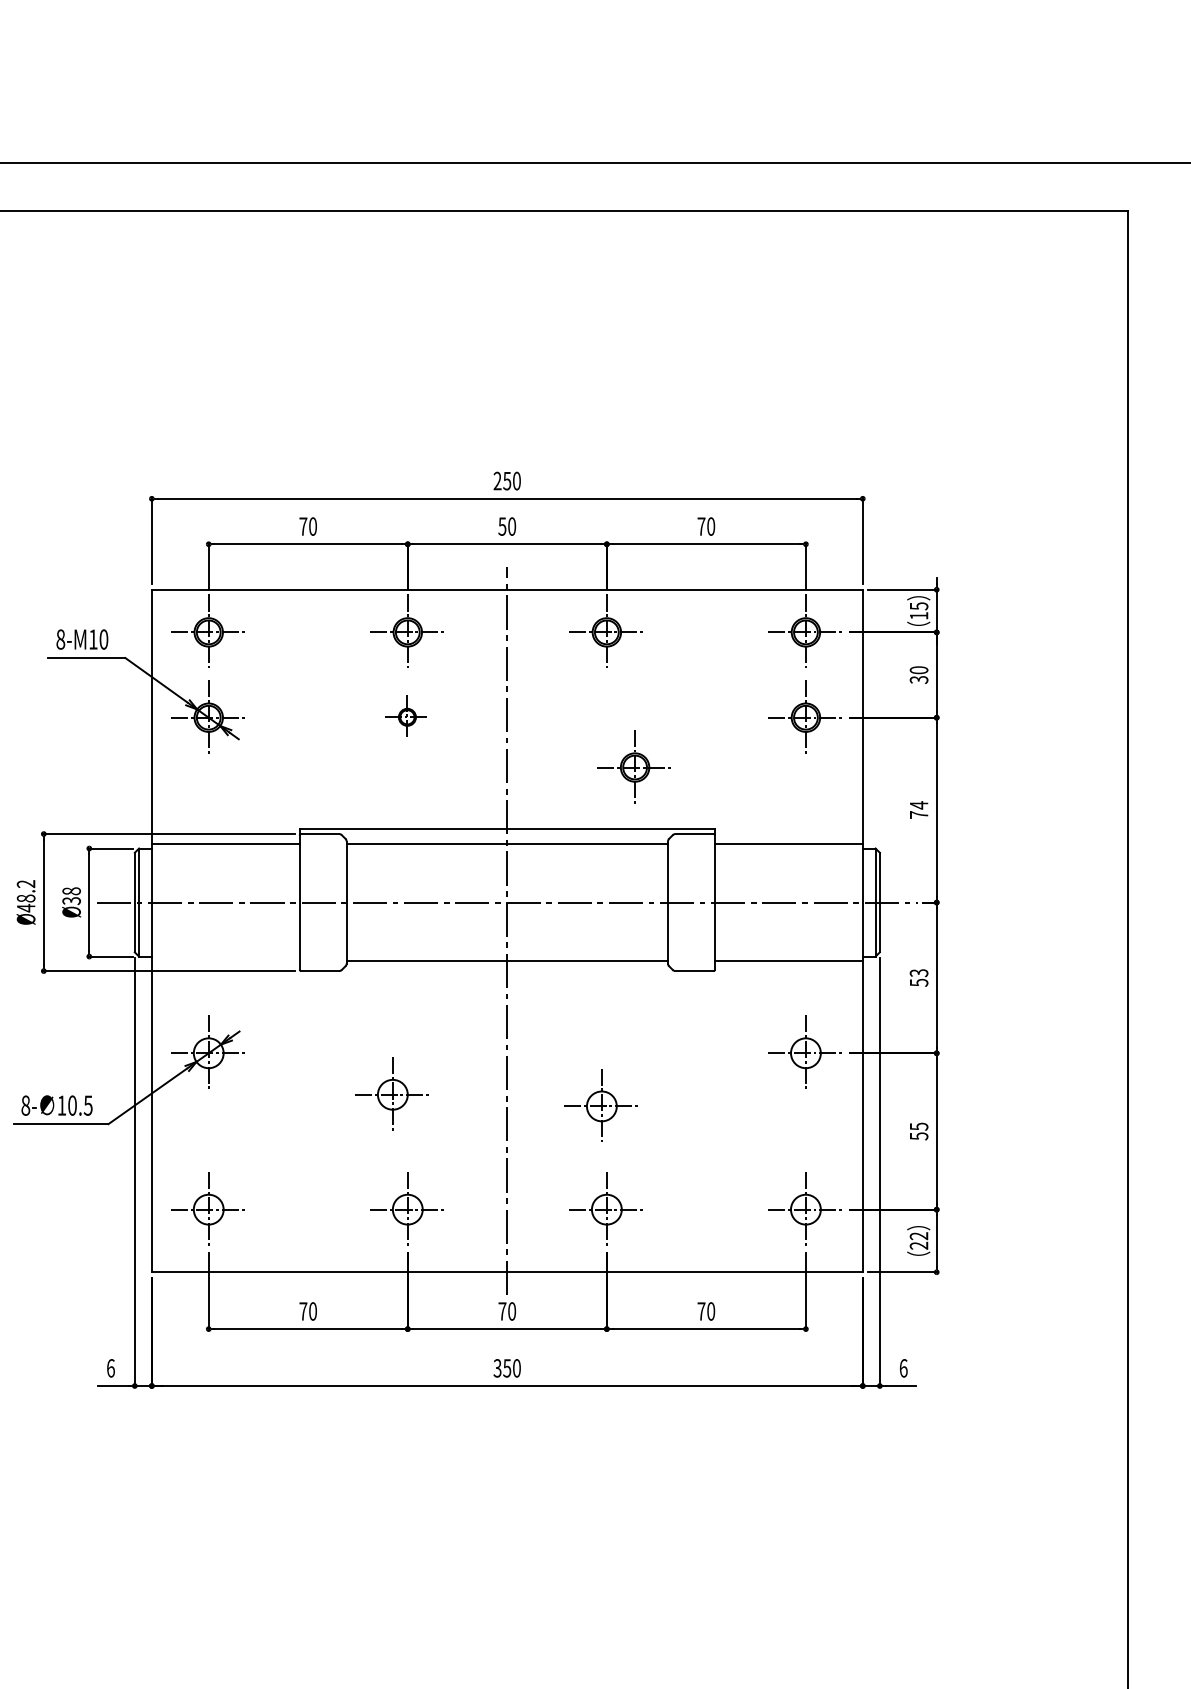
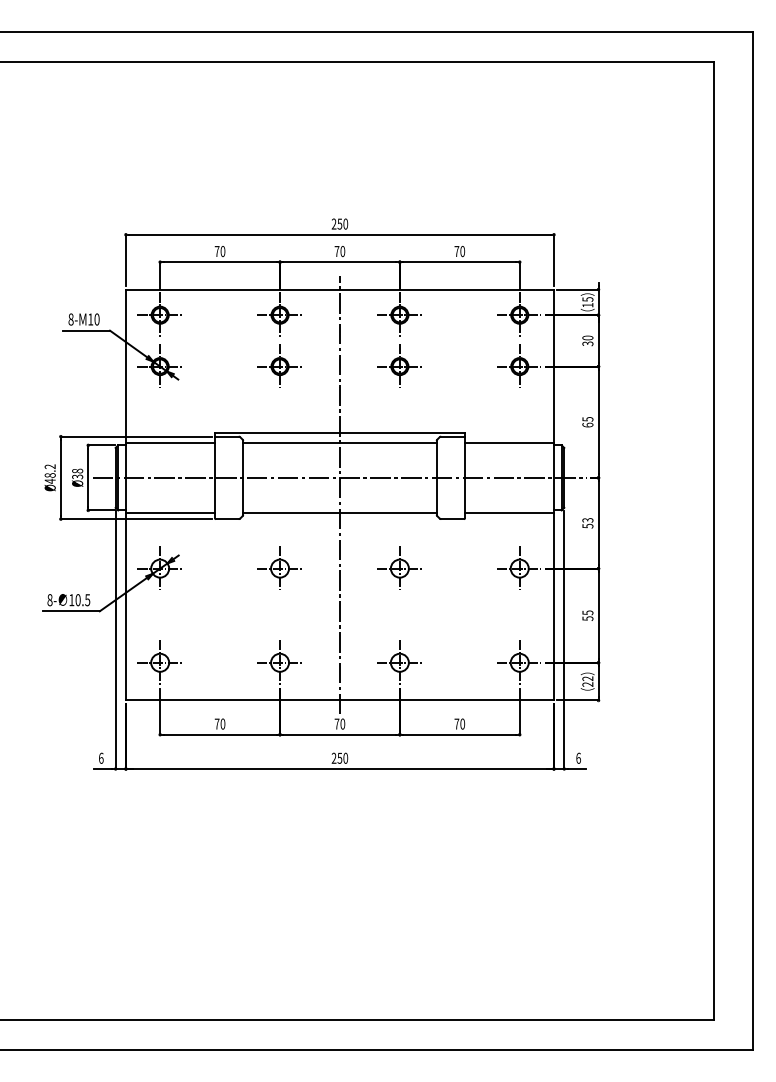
text: (501, 526) -> (336, 251), 50 -> 70
part: (406, 715) -> (279, 365), size x1.67
part: (634, 765) -> (399, 365), moved
text: (918, 808) -> (587, 421), 74 -> 65
line: (224, 961) -> (169, 513), added
part: (391, 1092) -> (279, 567), moved
part: (601, 1104) -> (399, 567), moved
text: (496, 1368) -> (333, 758), 350 -> 250

